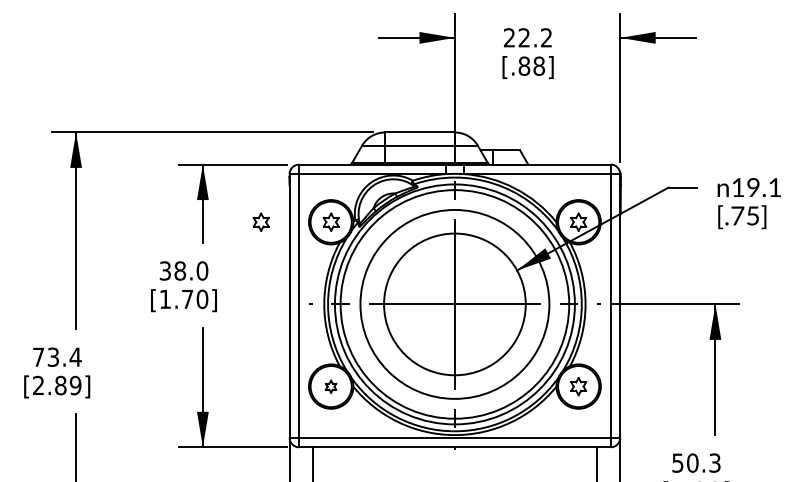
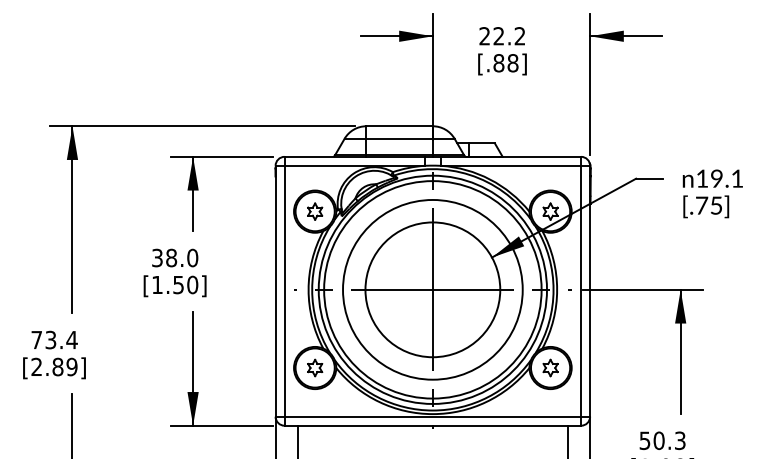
part: (260, 221) -> (247, 210), removed
text: (187, 299) -> (178, 285), [1.70] -> [1.50]
part: (330, 386) -> (314, 367), size x1.43

